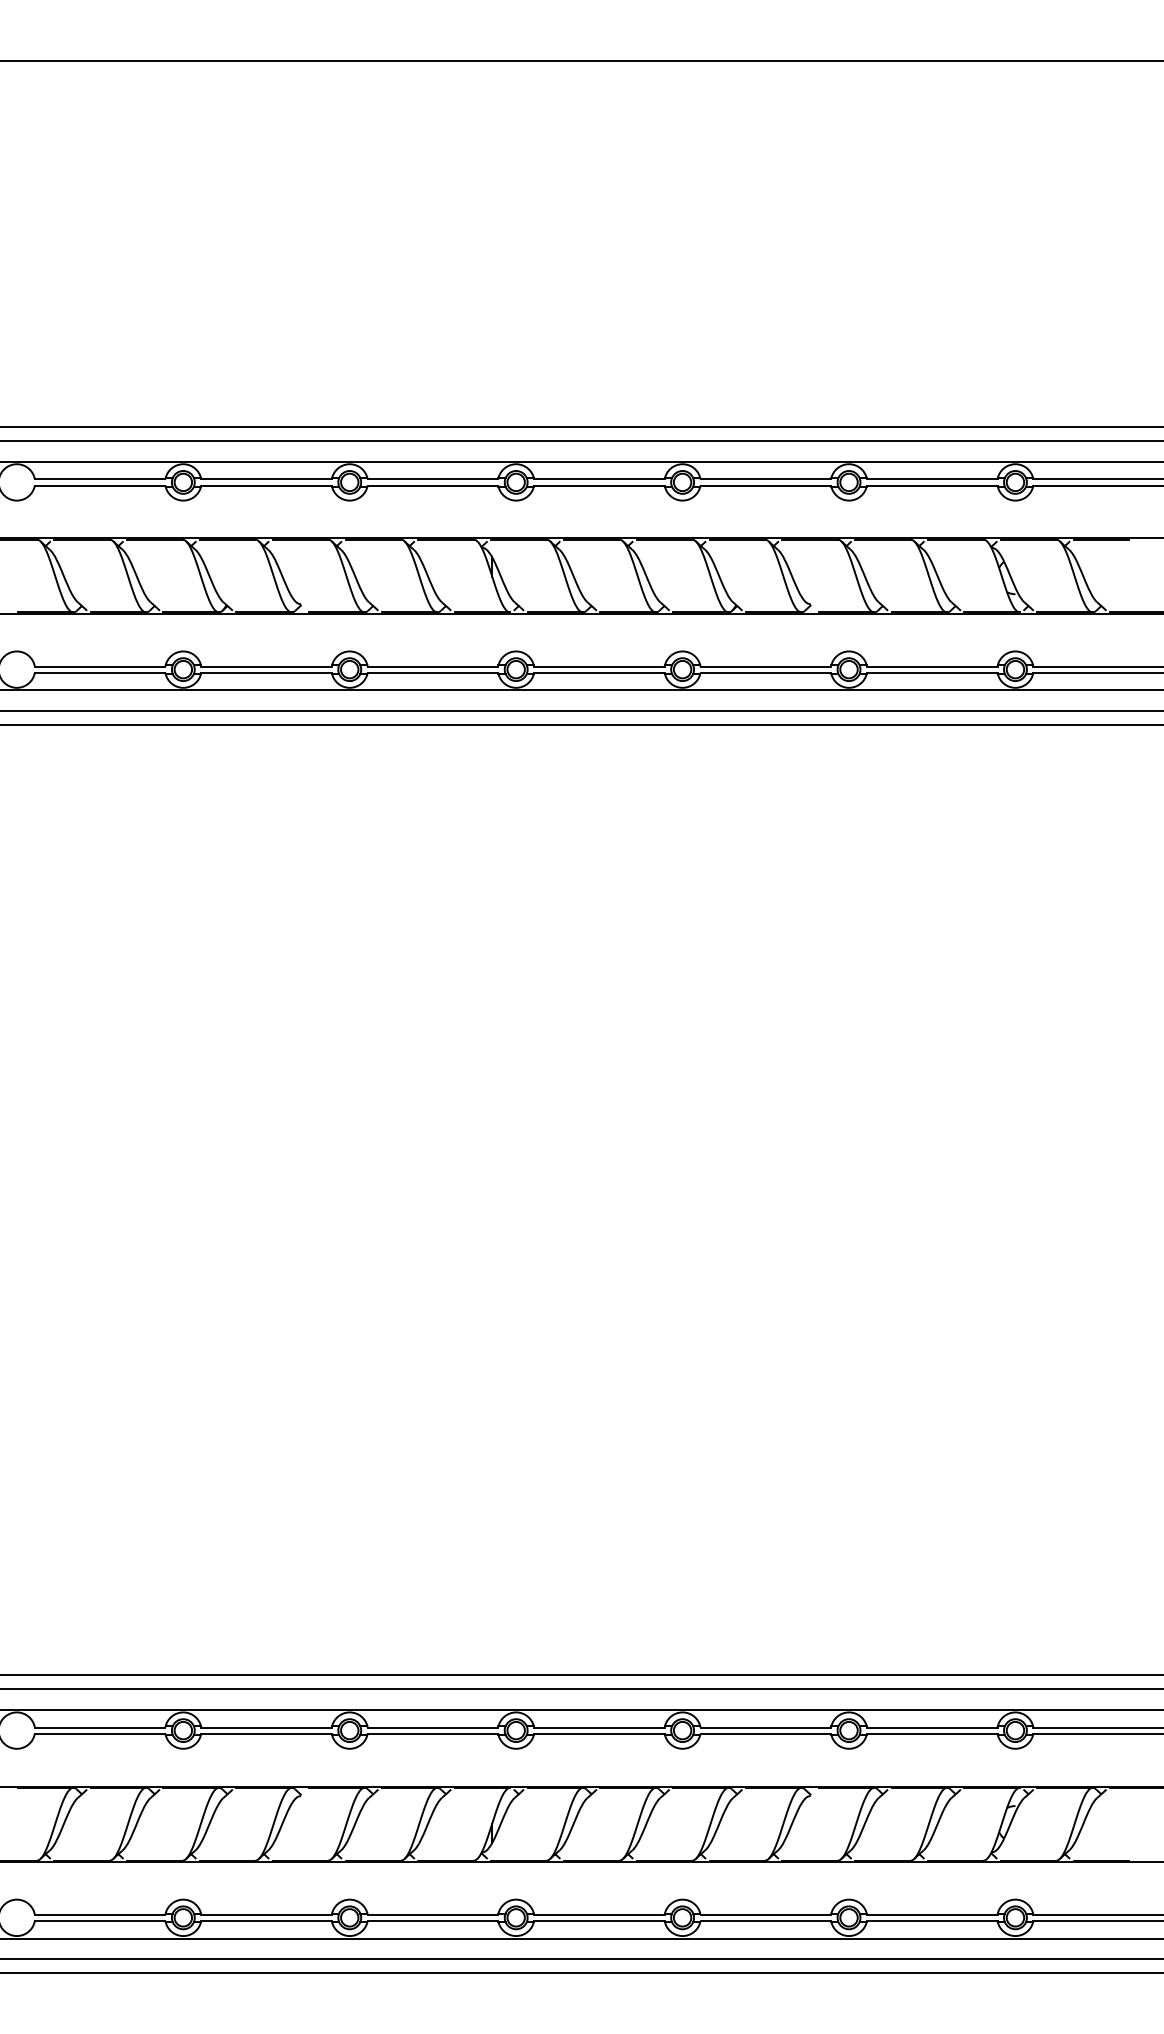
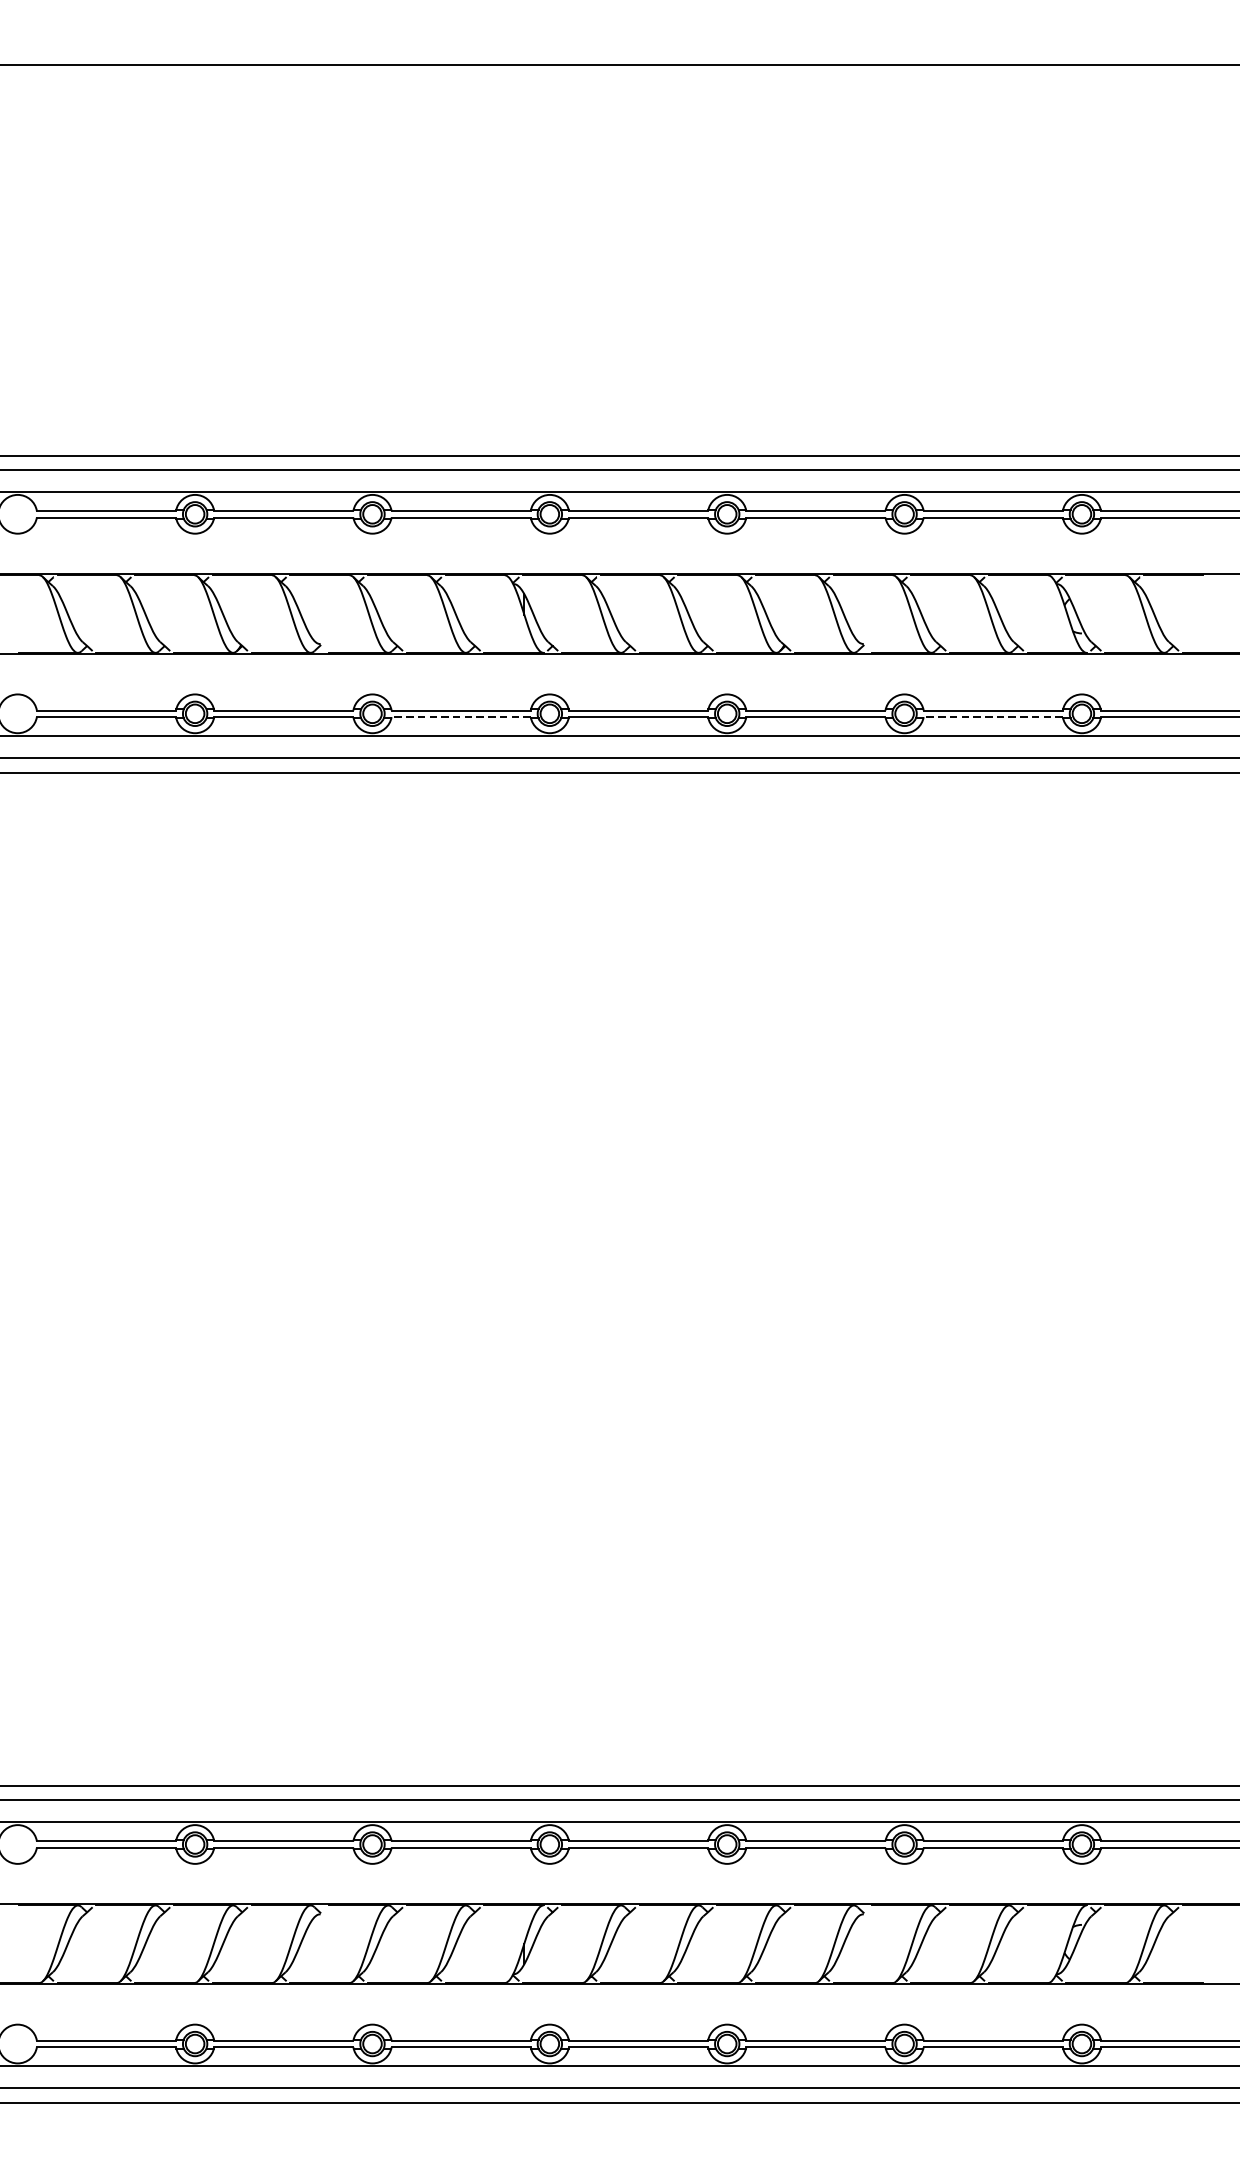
line: (432, 672) -> (460, 716), solid -> dashed
line: (931, 672) -> (992, 716), solid -> dashed

